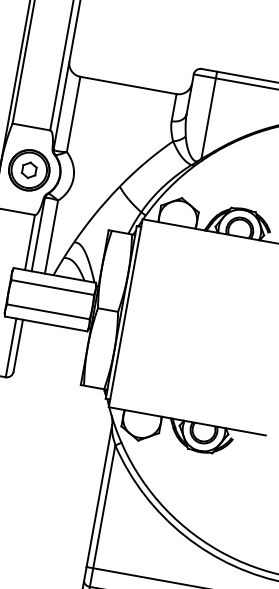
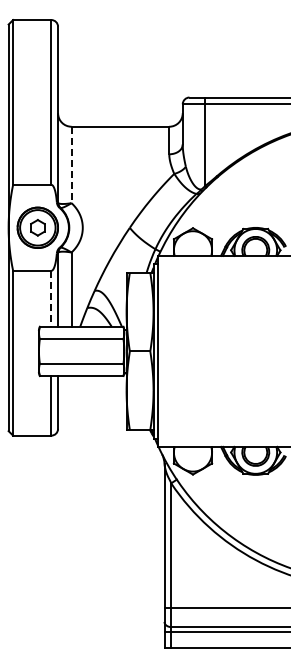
line: (73, 114) -> (71, 165), solid -> dashed
line: (30, 242) -> (51, 298), solid -> dashed

